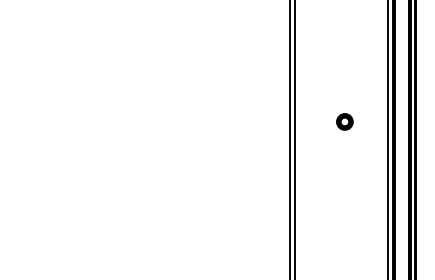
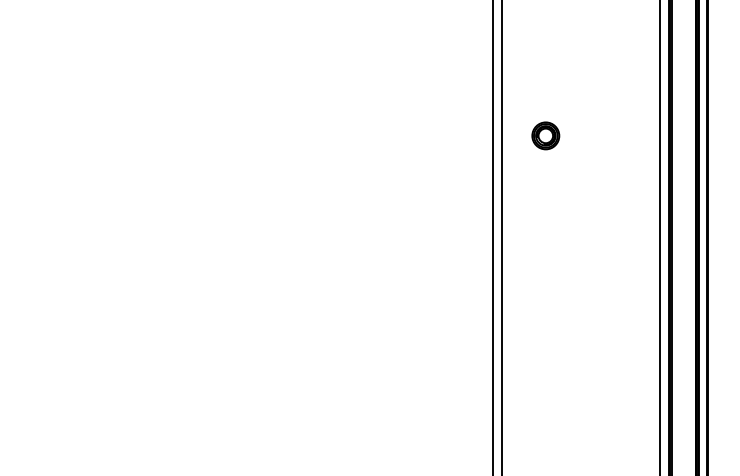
part: (344, 121) -> (545, 135), moved

